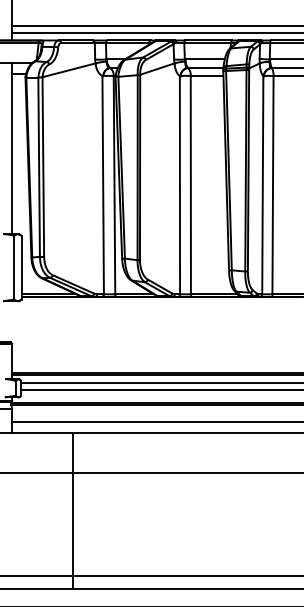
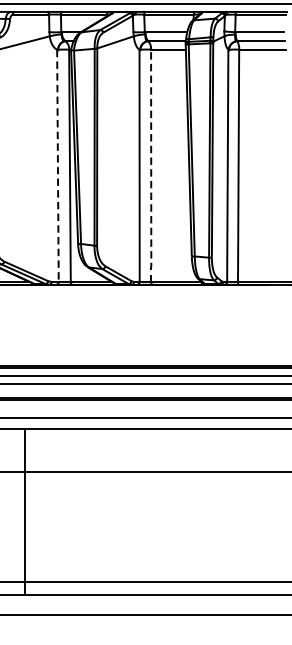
line: (103, 186) -> (58, 167), solid -> dashed
line: (190, 186) -> (150, 167), solid -> dashed

